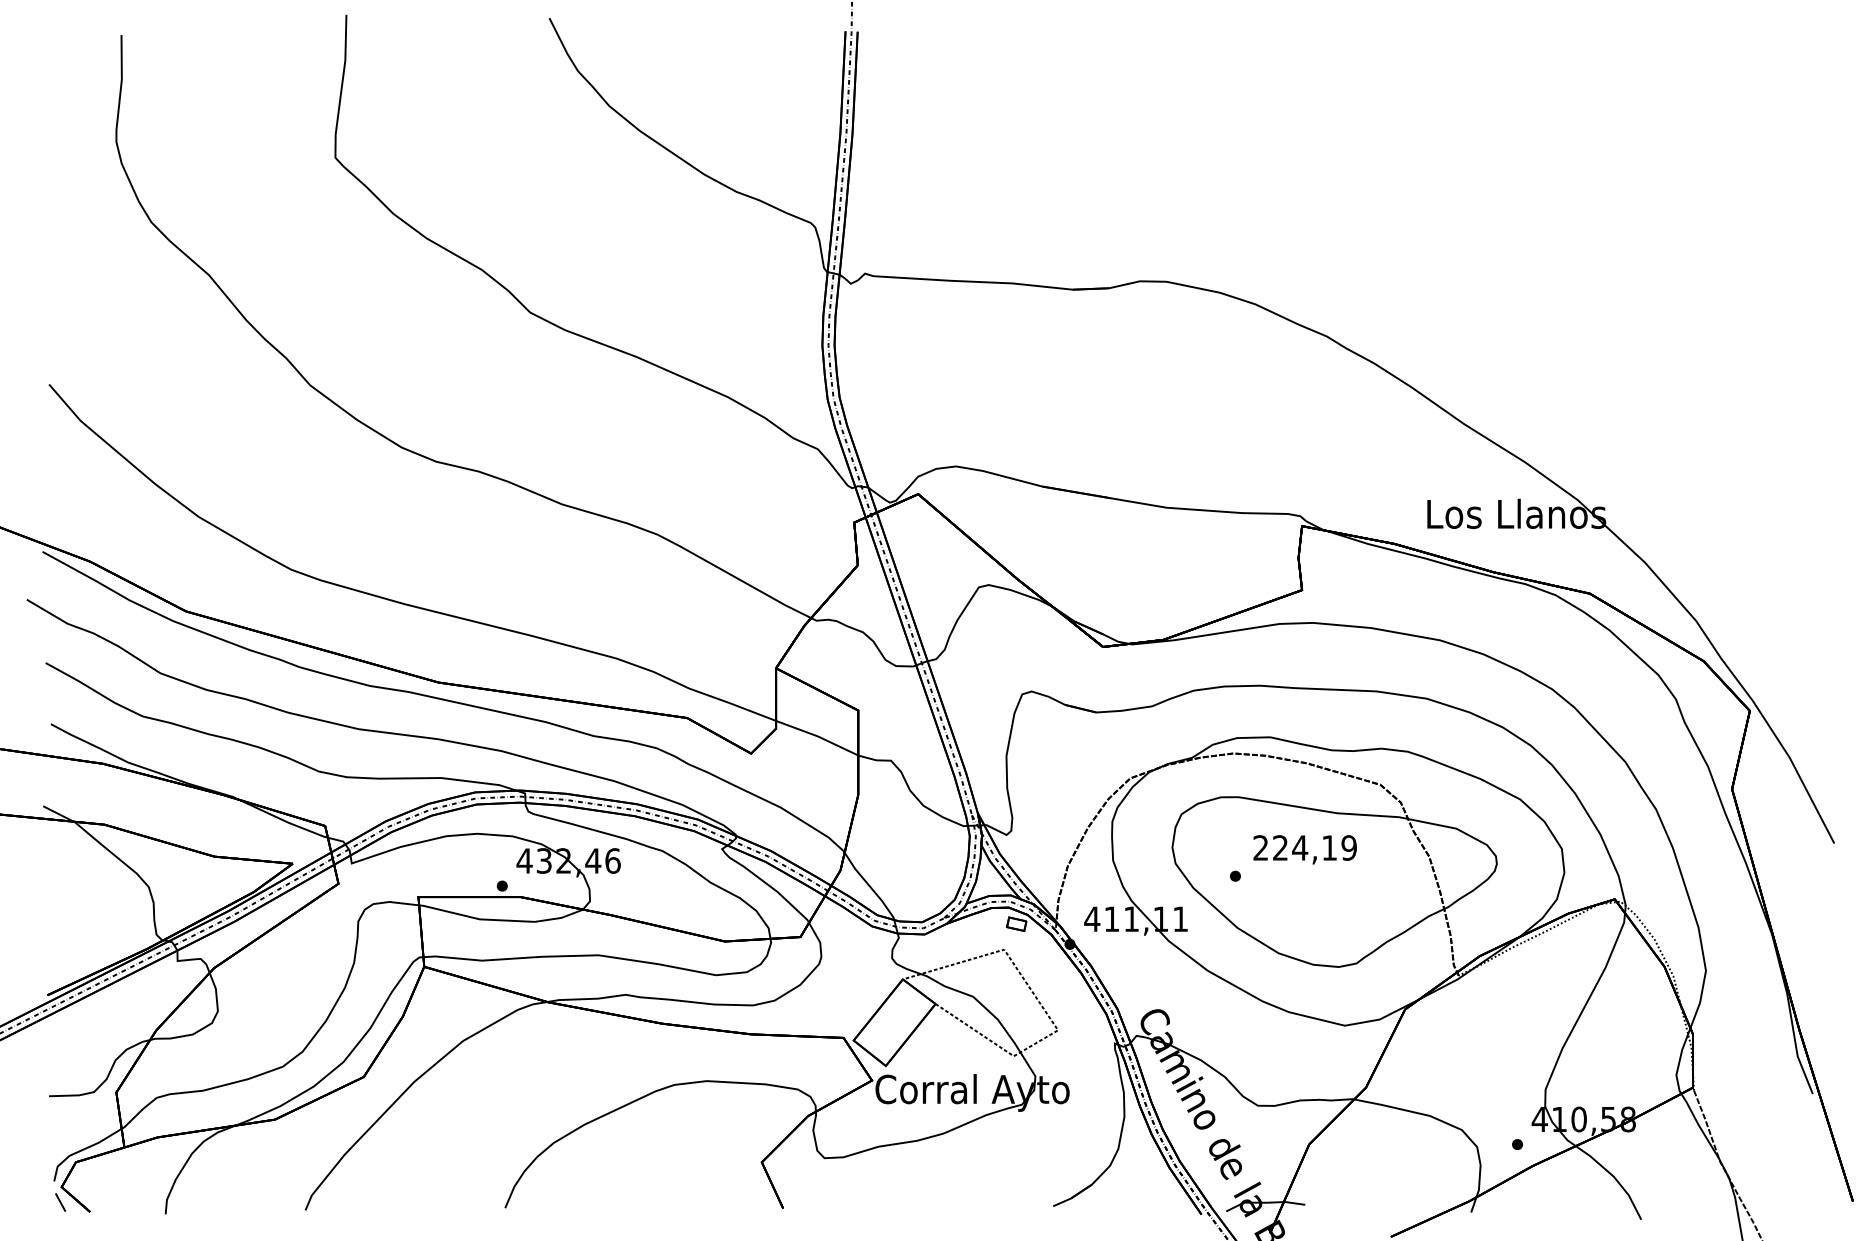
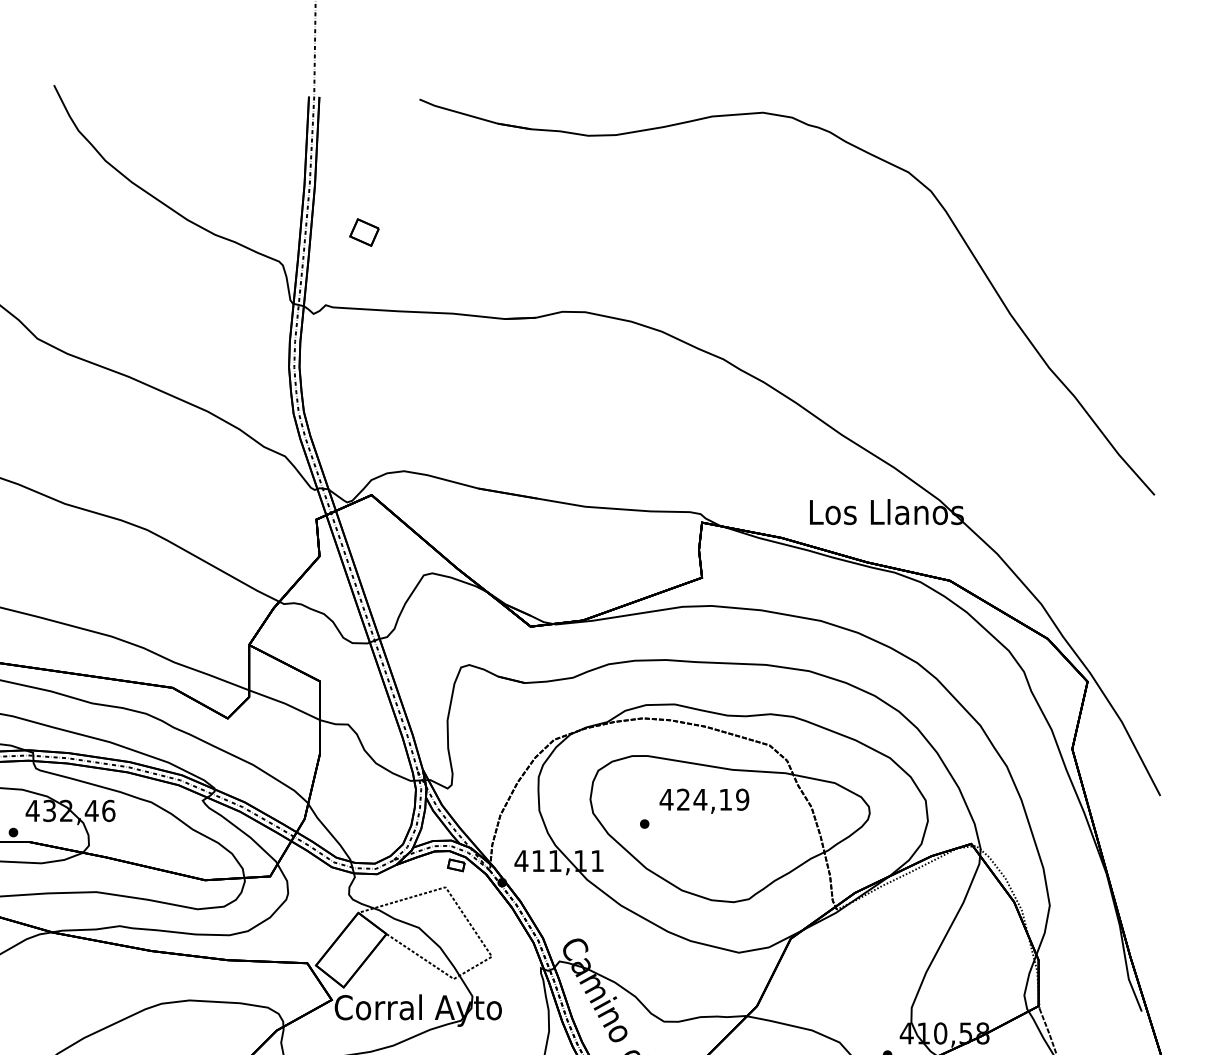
part: (1485, 93) -> (859, 150), added
part: (909, 188) -> (364, 231), added
text: (1260, 847) -> (666, 799), 224,19 -> 424,19

